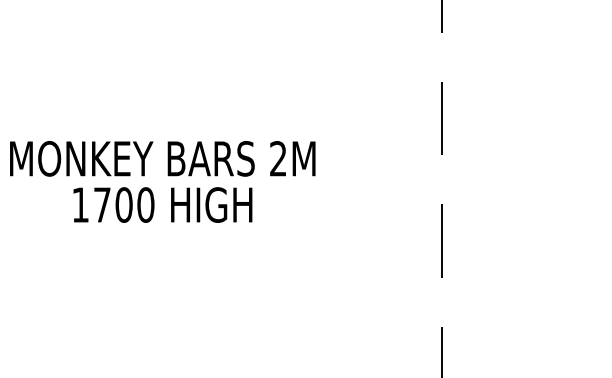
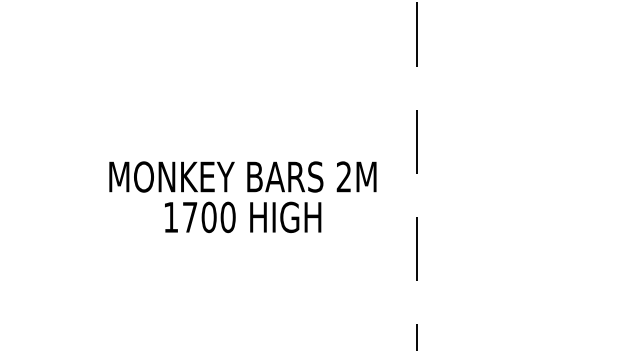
text: (162, 182) -> (242, 197), moved

